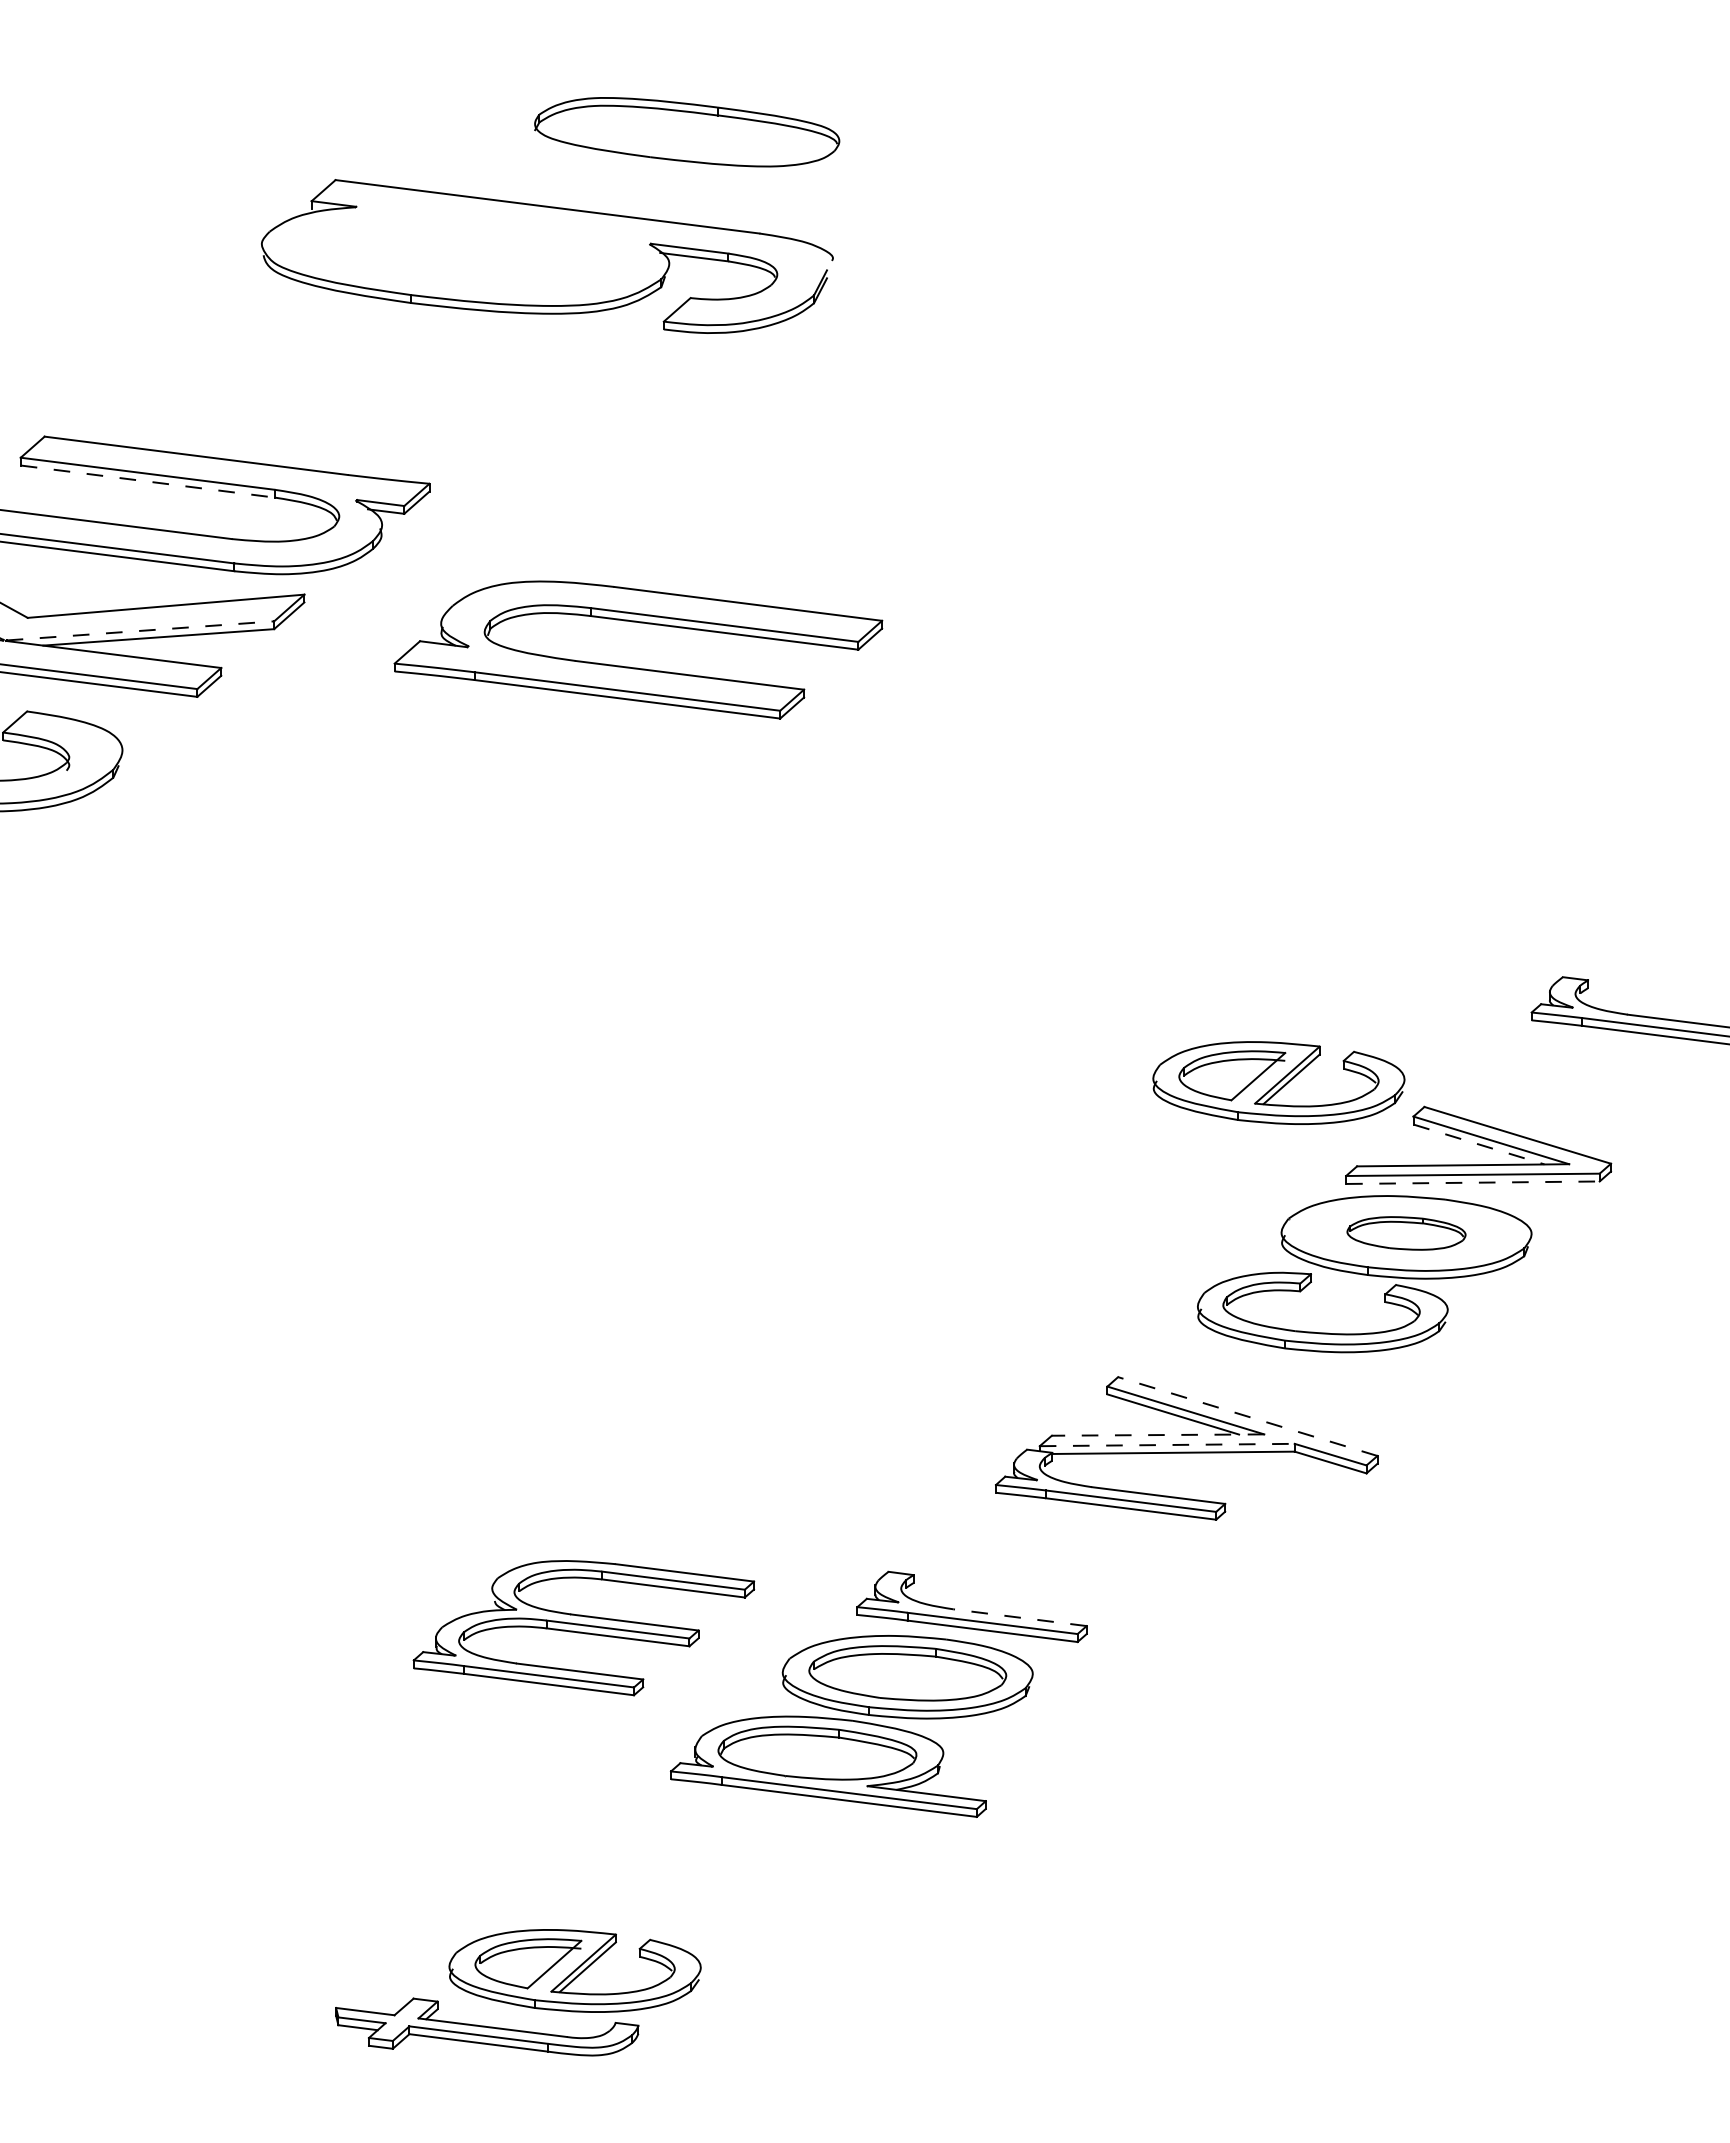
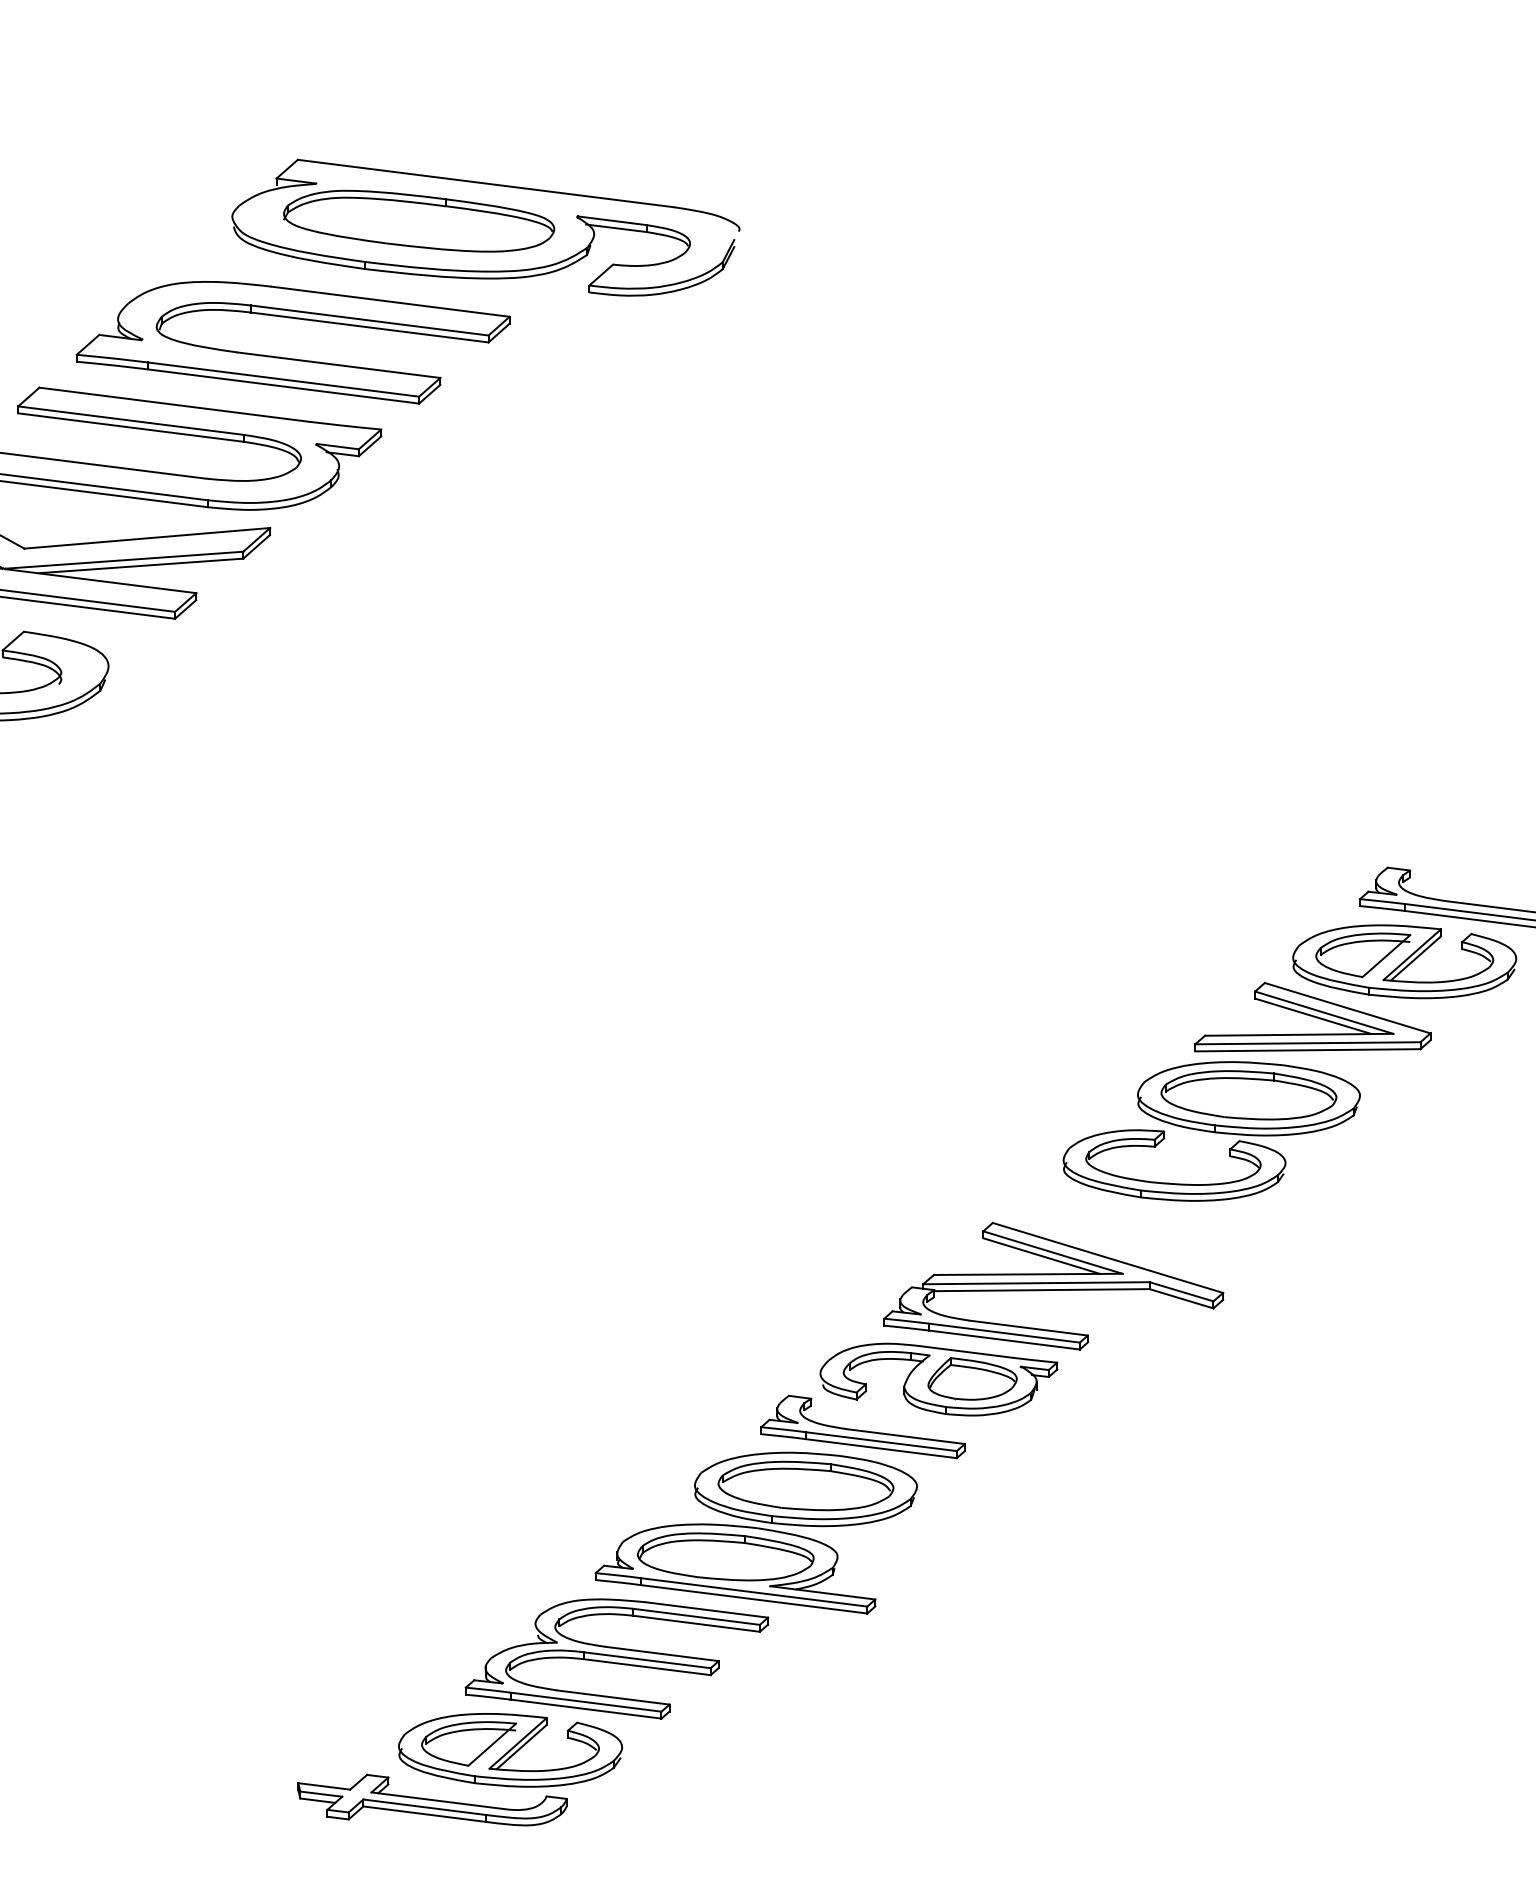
part: (687, 132) -> (419, 221), moved
line: (147, 481) -> (130, 427), dashed -> solid
line: (140, 630) -> (124, 559), dashed -> solid
part: (637, 667) -> (292, 358), moved
part: (1278, 1082) -> (1404, 961), moved
line: (1479, 1144) -> (1313, 1016), dashed -> solid
line: (1472, 1182) -> (1307, 1050), dashed -> solid
part: (1406, 1233) -> (1248, 1095), size x1.67
line: (1247, 1416) -> (1107, 1257), dashed -> solid
line: (1157, 1435) -> (1027, 1274), dashed -> solid
line: (1167, 1445) -> (1036, 1283), dashed -> solid
part: (1057, 1553) -> (938, 1379), added
line: (1019, 1617) -> (905, 1436), dashed -> solid
part: (583, 1628) -> (616, 1659), moved

